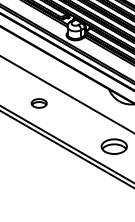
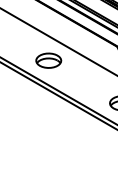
part: (38, 103) -> (47, 60), size x1.67

